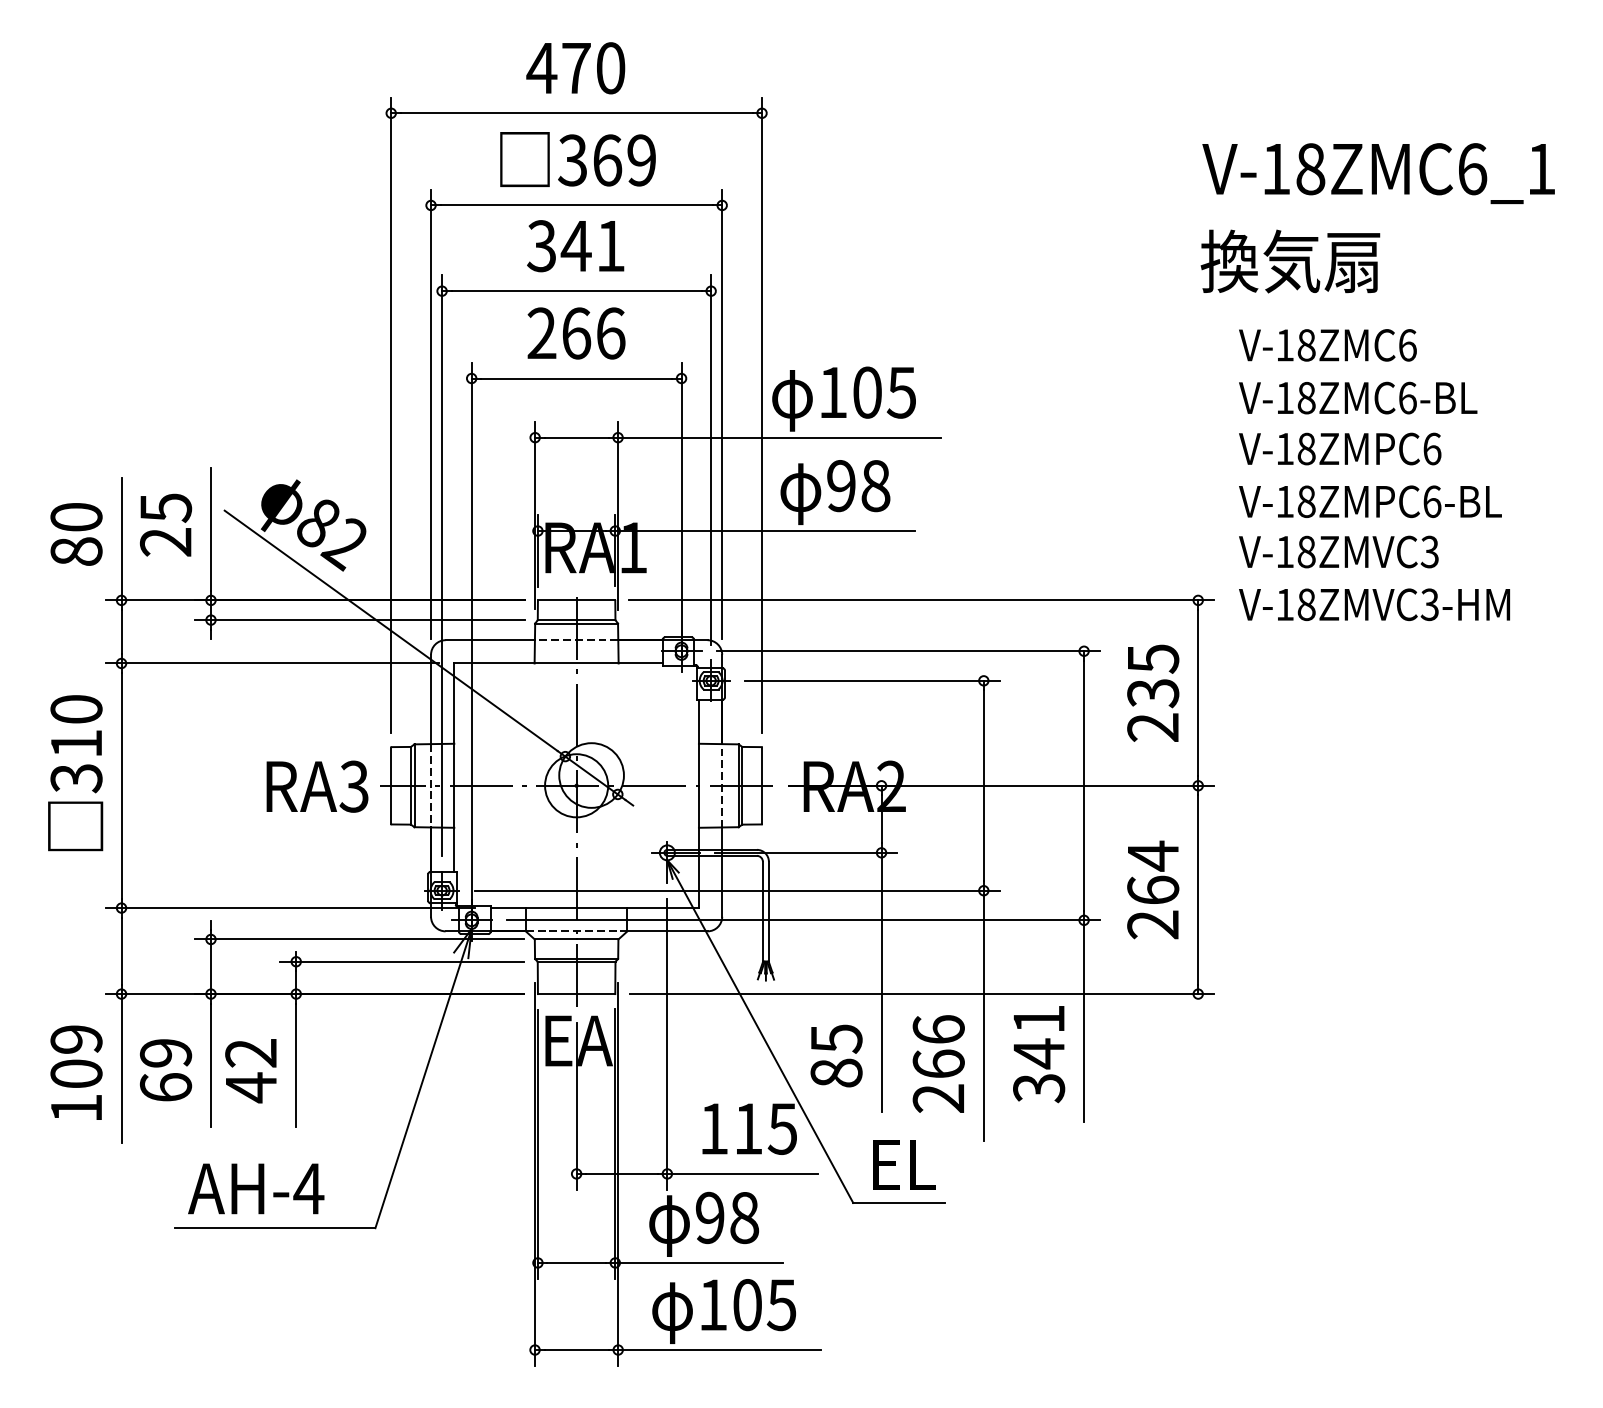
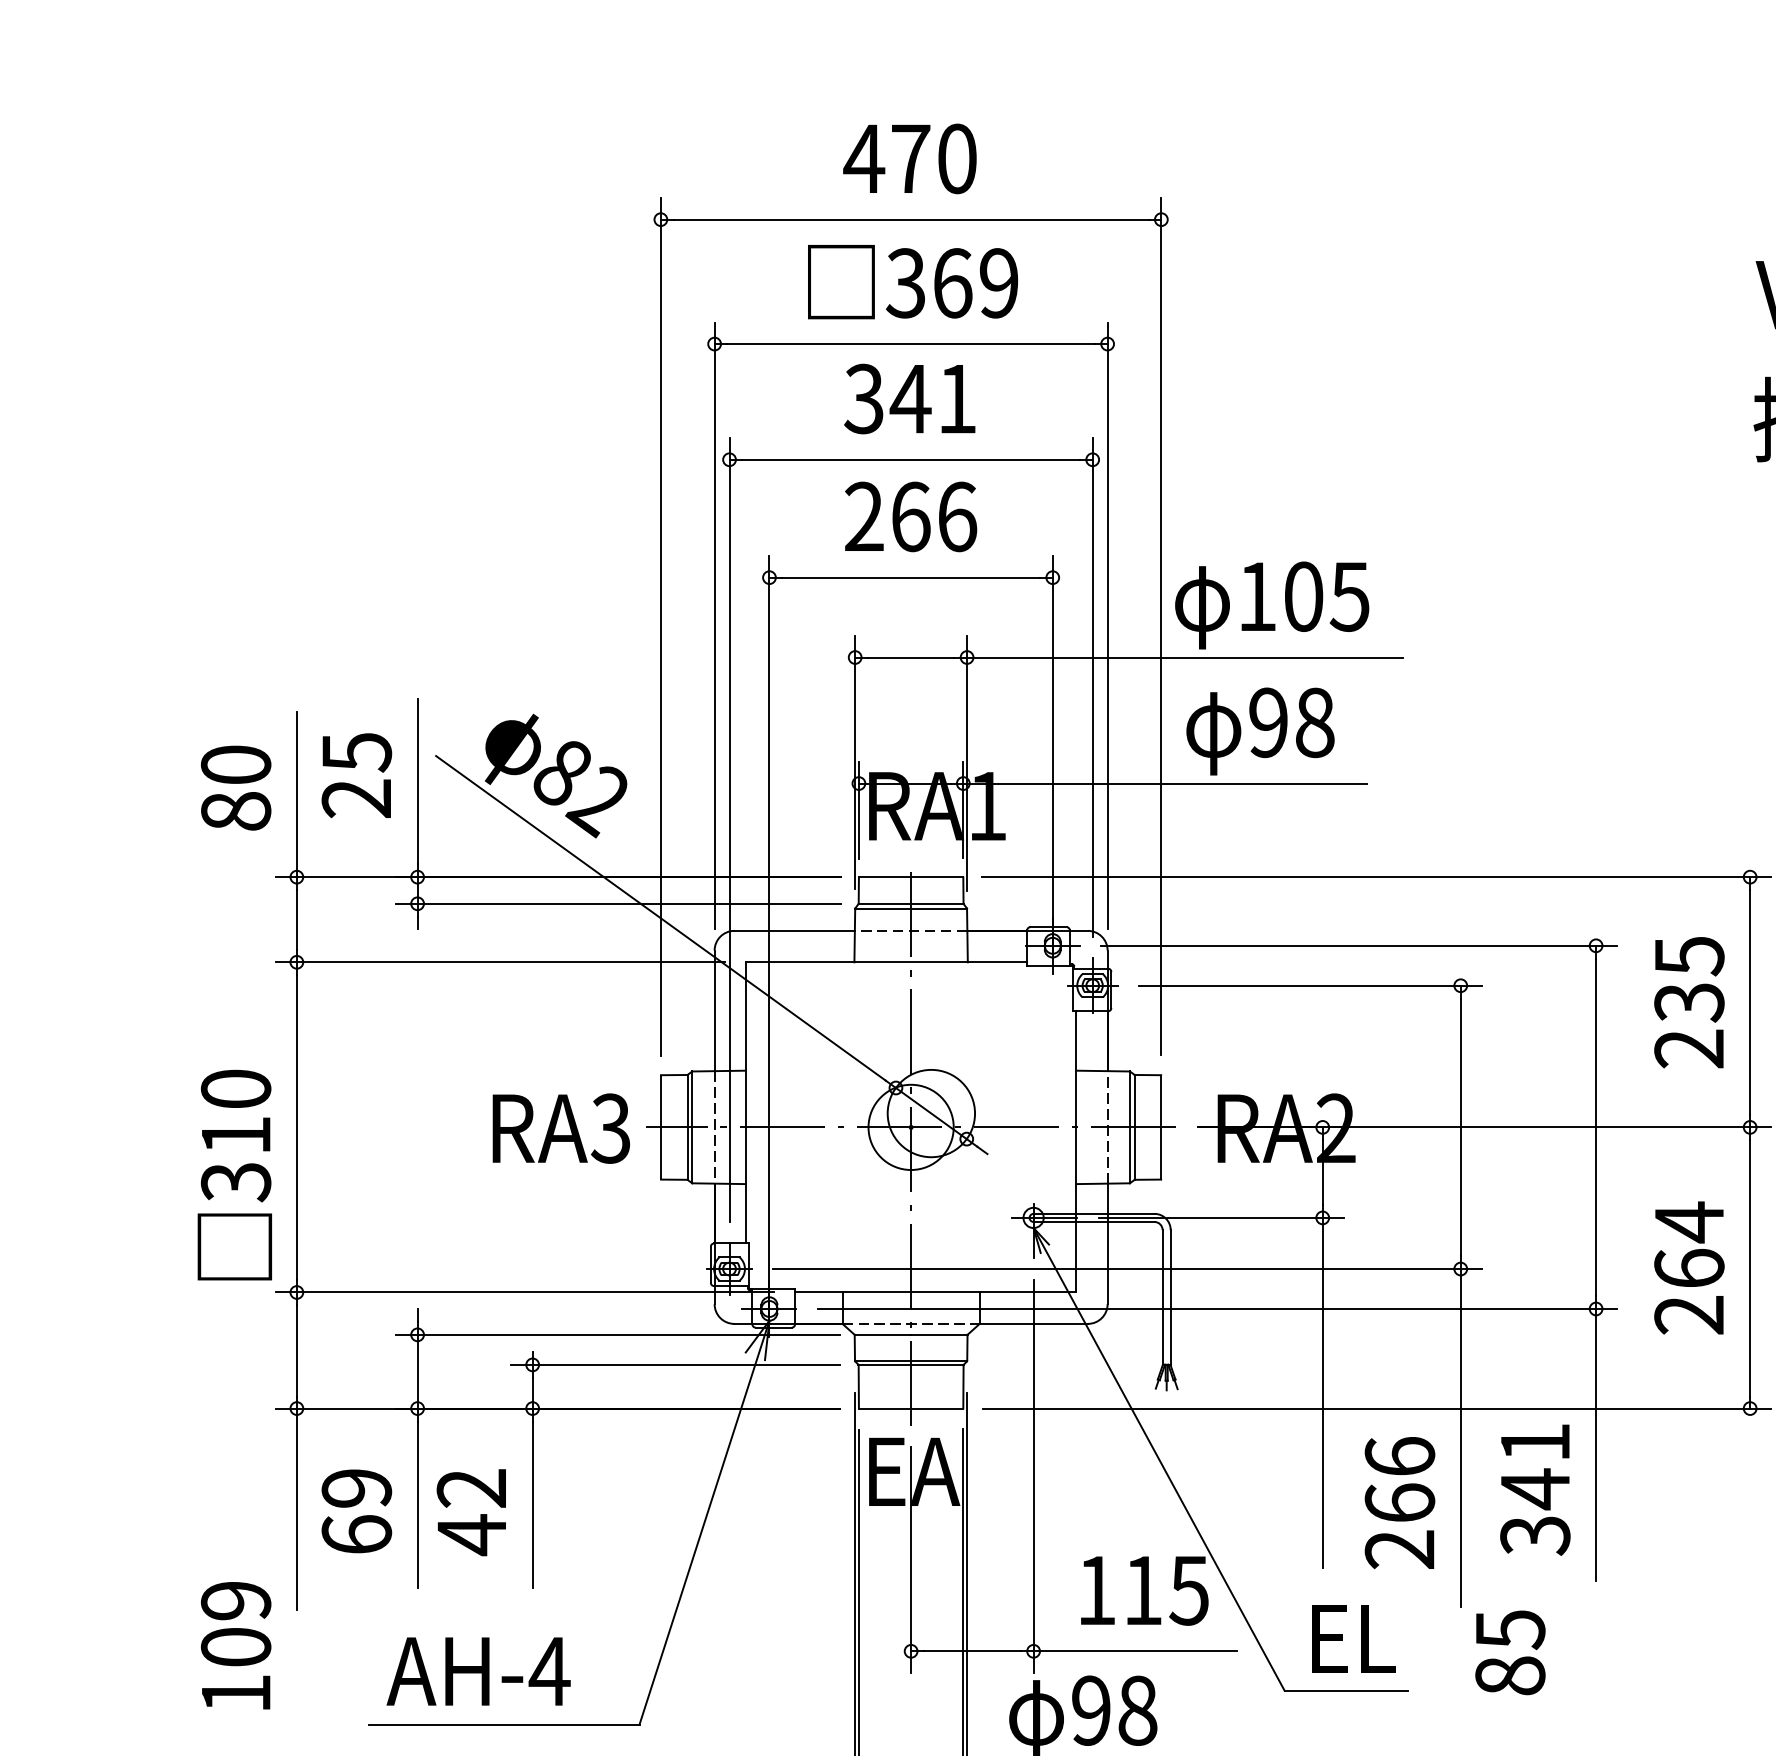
text: (75, 773) -> (234, 1175), moved
text: (836, 1055) -> (1510, 1652), moved
text: (76, 1072) -> (236, 1645), moved

